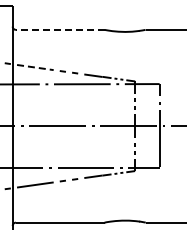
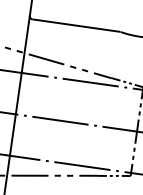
line: (59, 29) -> (75, 25), dashed -> solid
line: (35, 67) -> (46, 59), dashed -> solid

